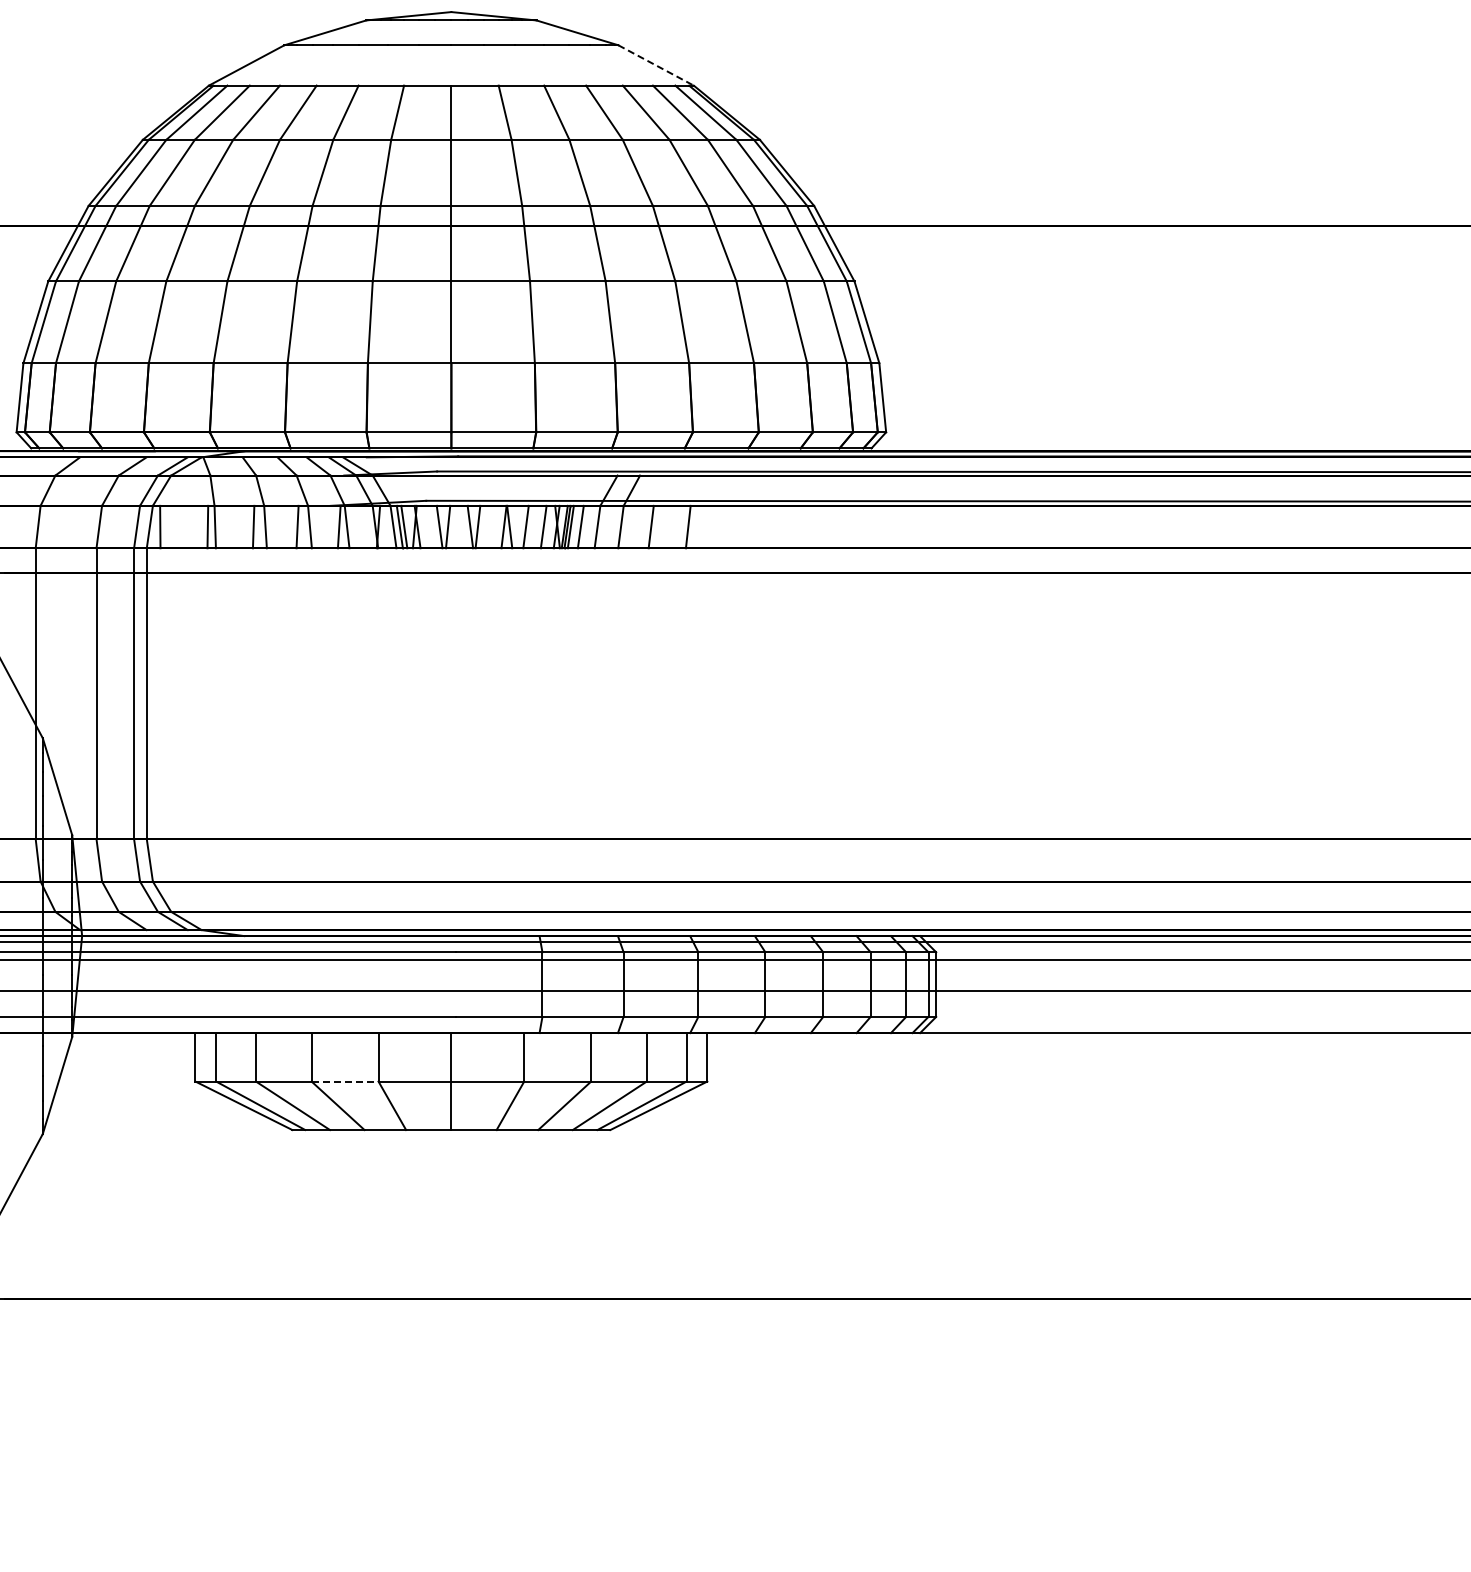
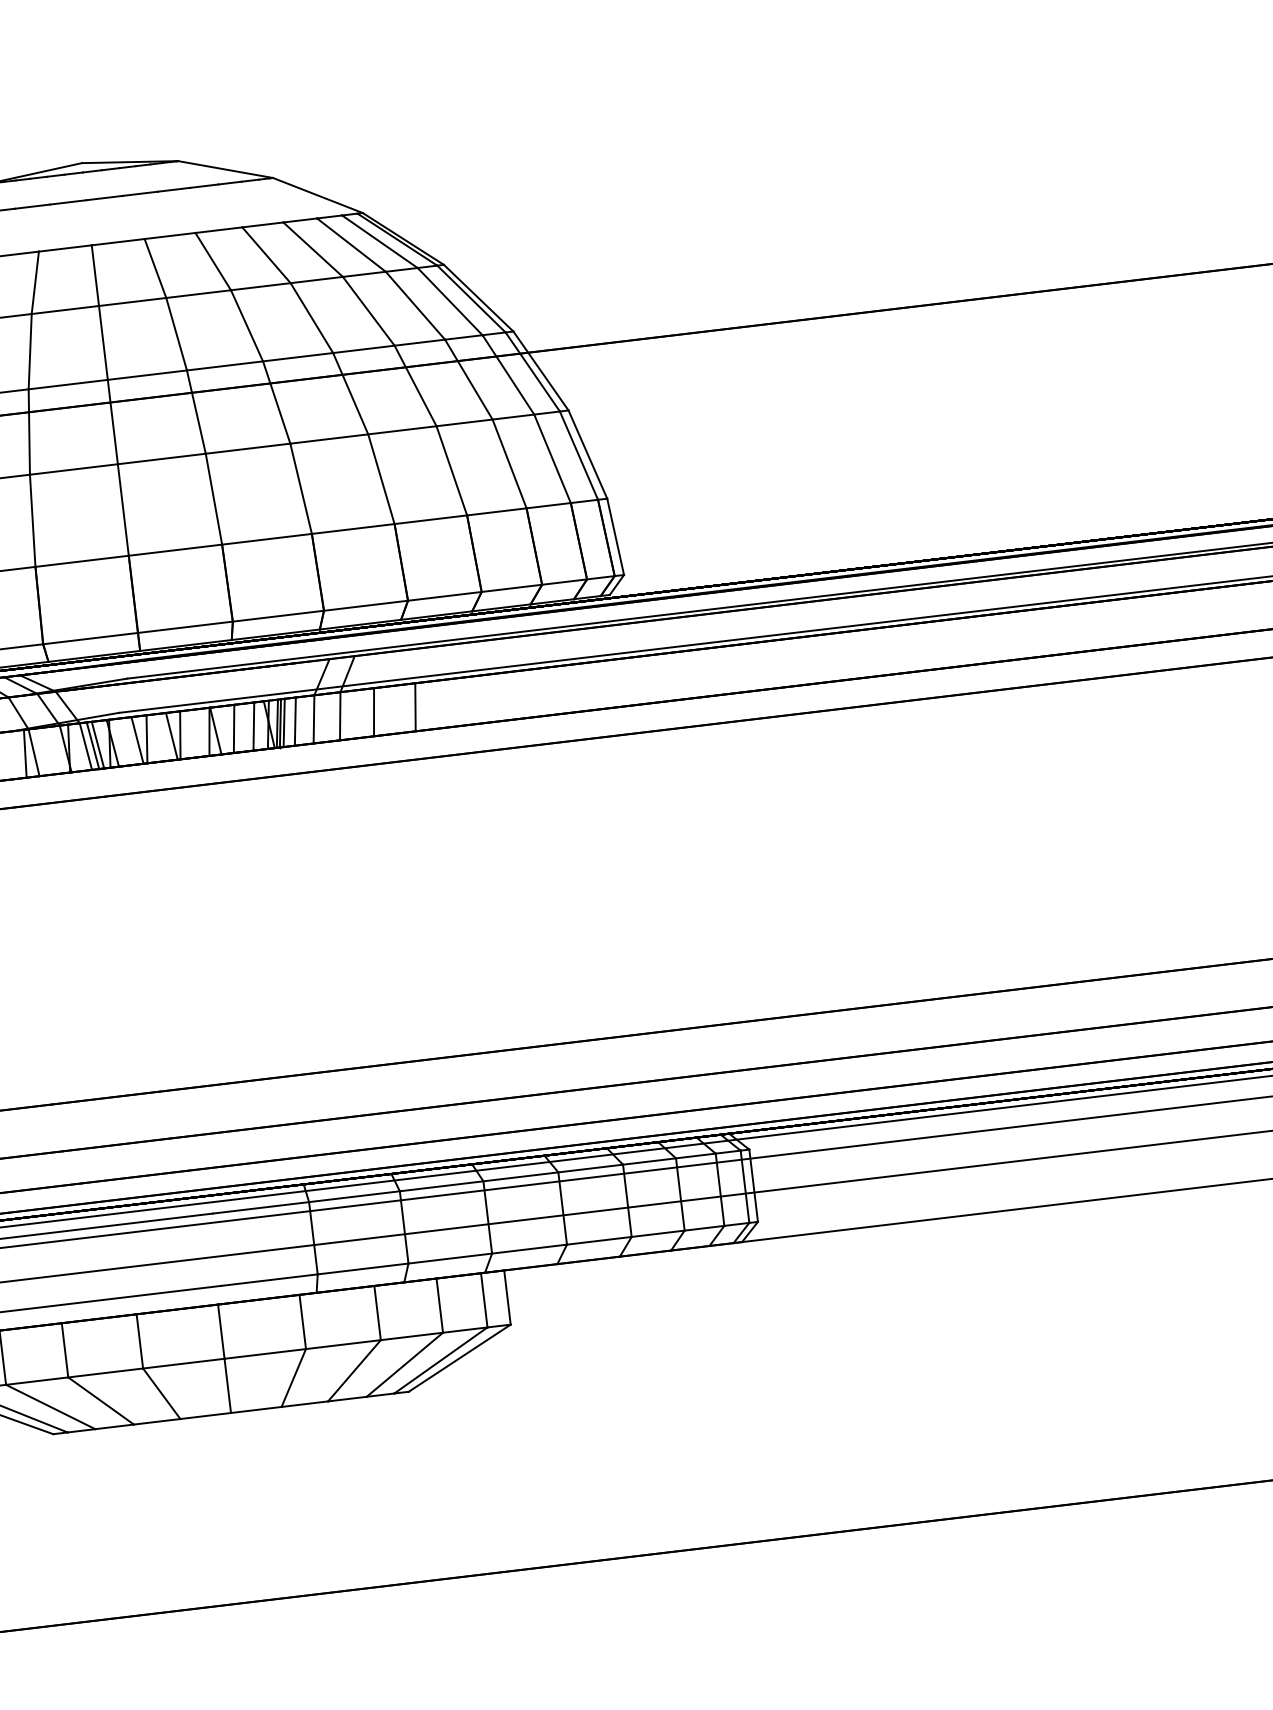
line: (656, 65) -> (318, 195), dashed -> solid
line: (345, 1081) -> (106, 1372), dashed -> solid

